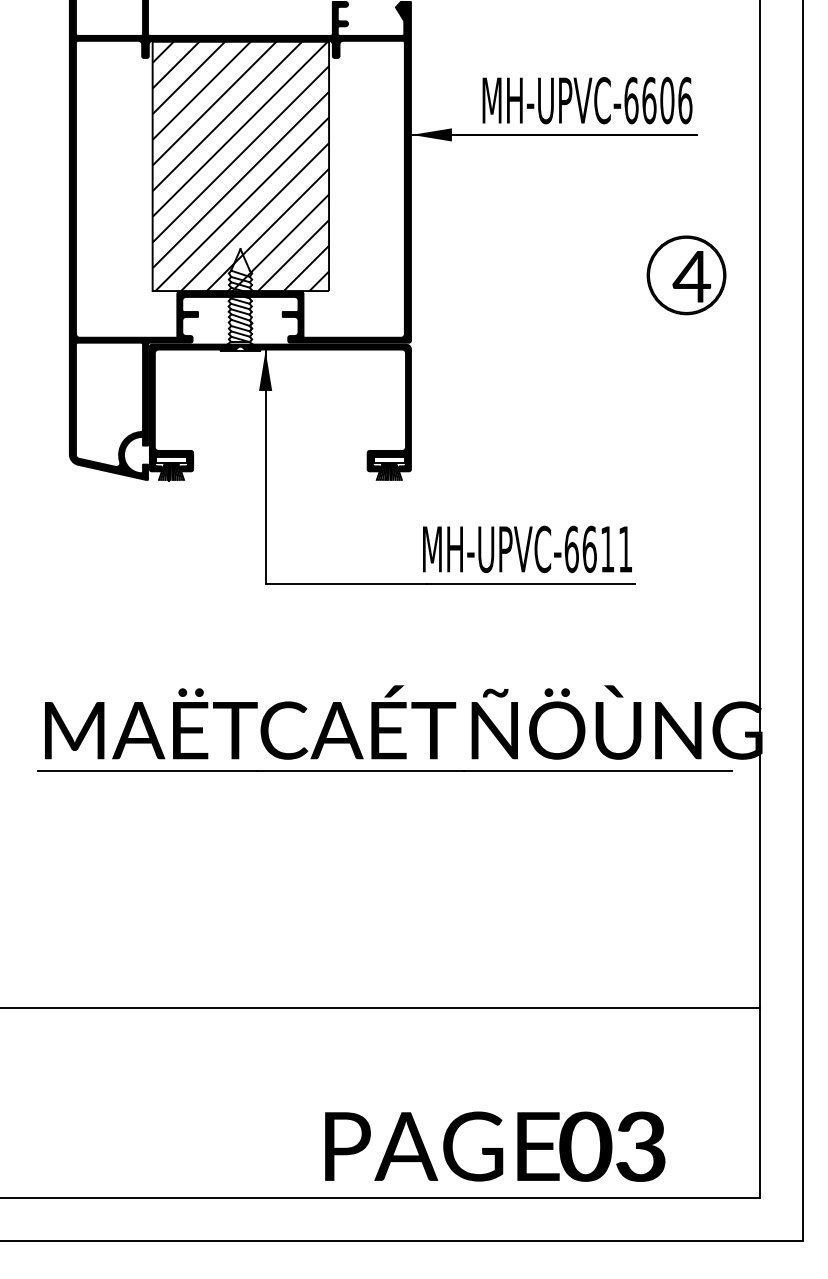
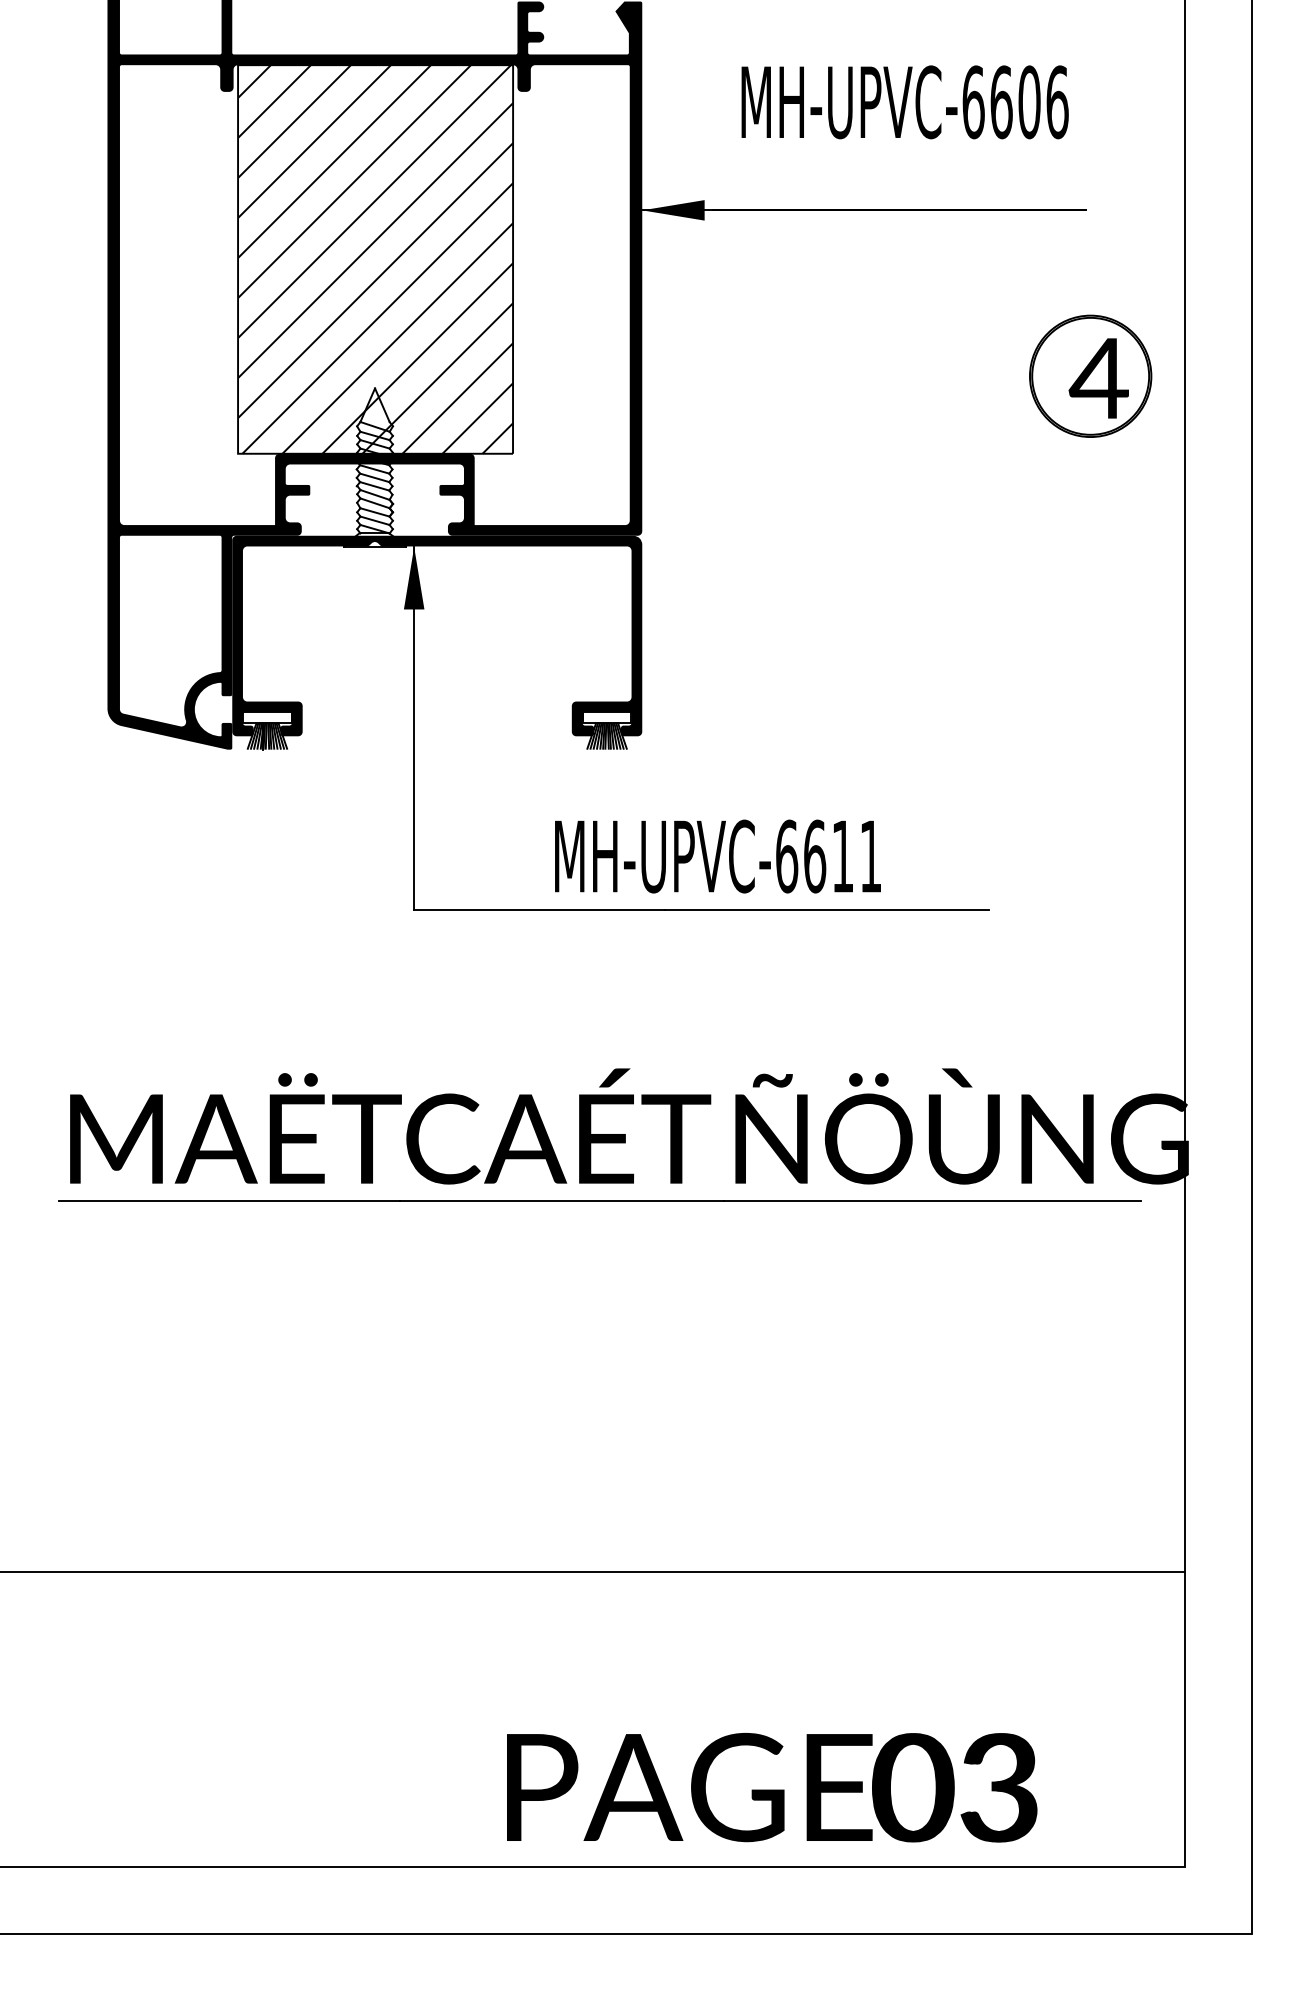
text: (587, 100) -> (905, 102), moved
part: (686, 275) -> (1090, 376), moved
text: (527, 549) -> (717, 856), moved

